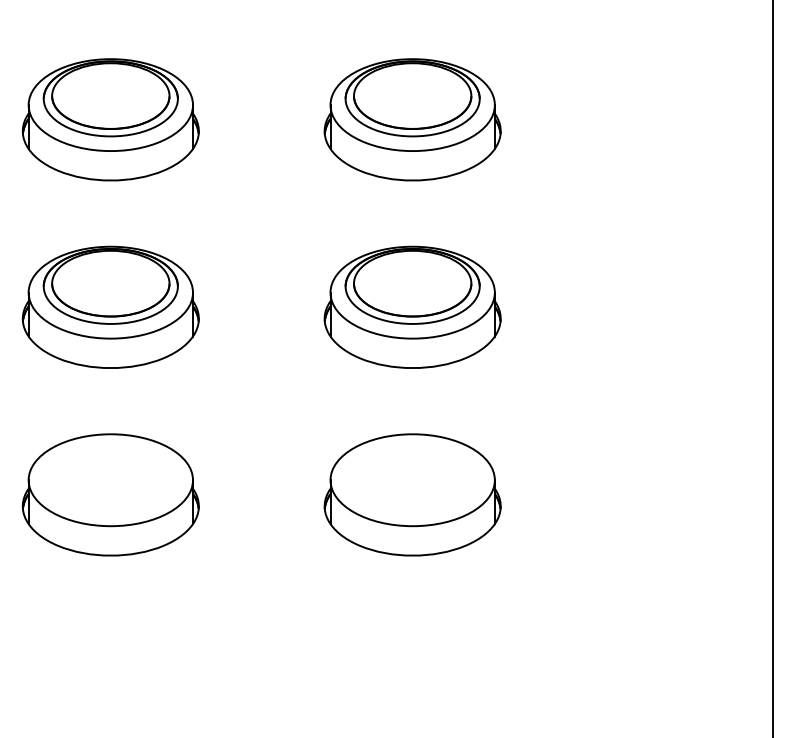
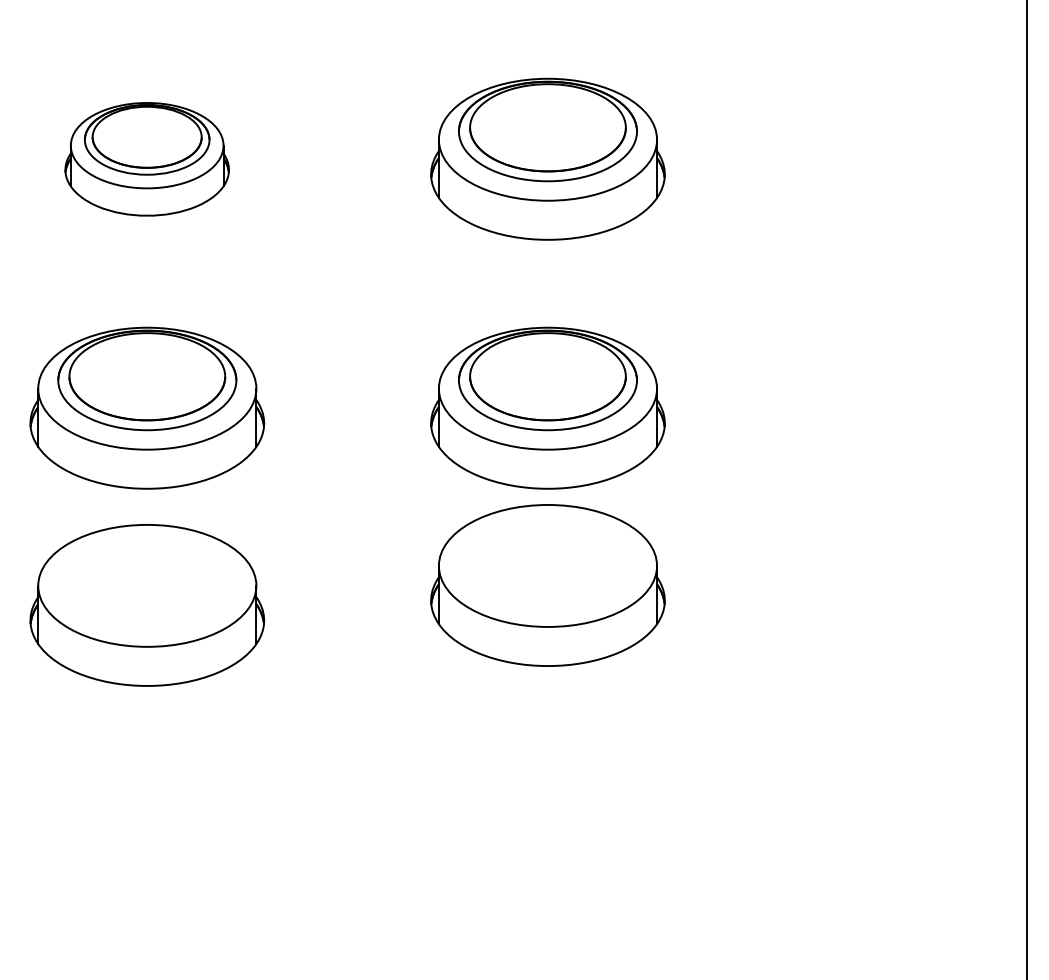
part: (110, 119) -> (146, 158), size x0.7
part: (110, 494) -> (146, 604), moved
part: (412, 494) -> (547, 584), moved

